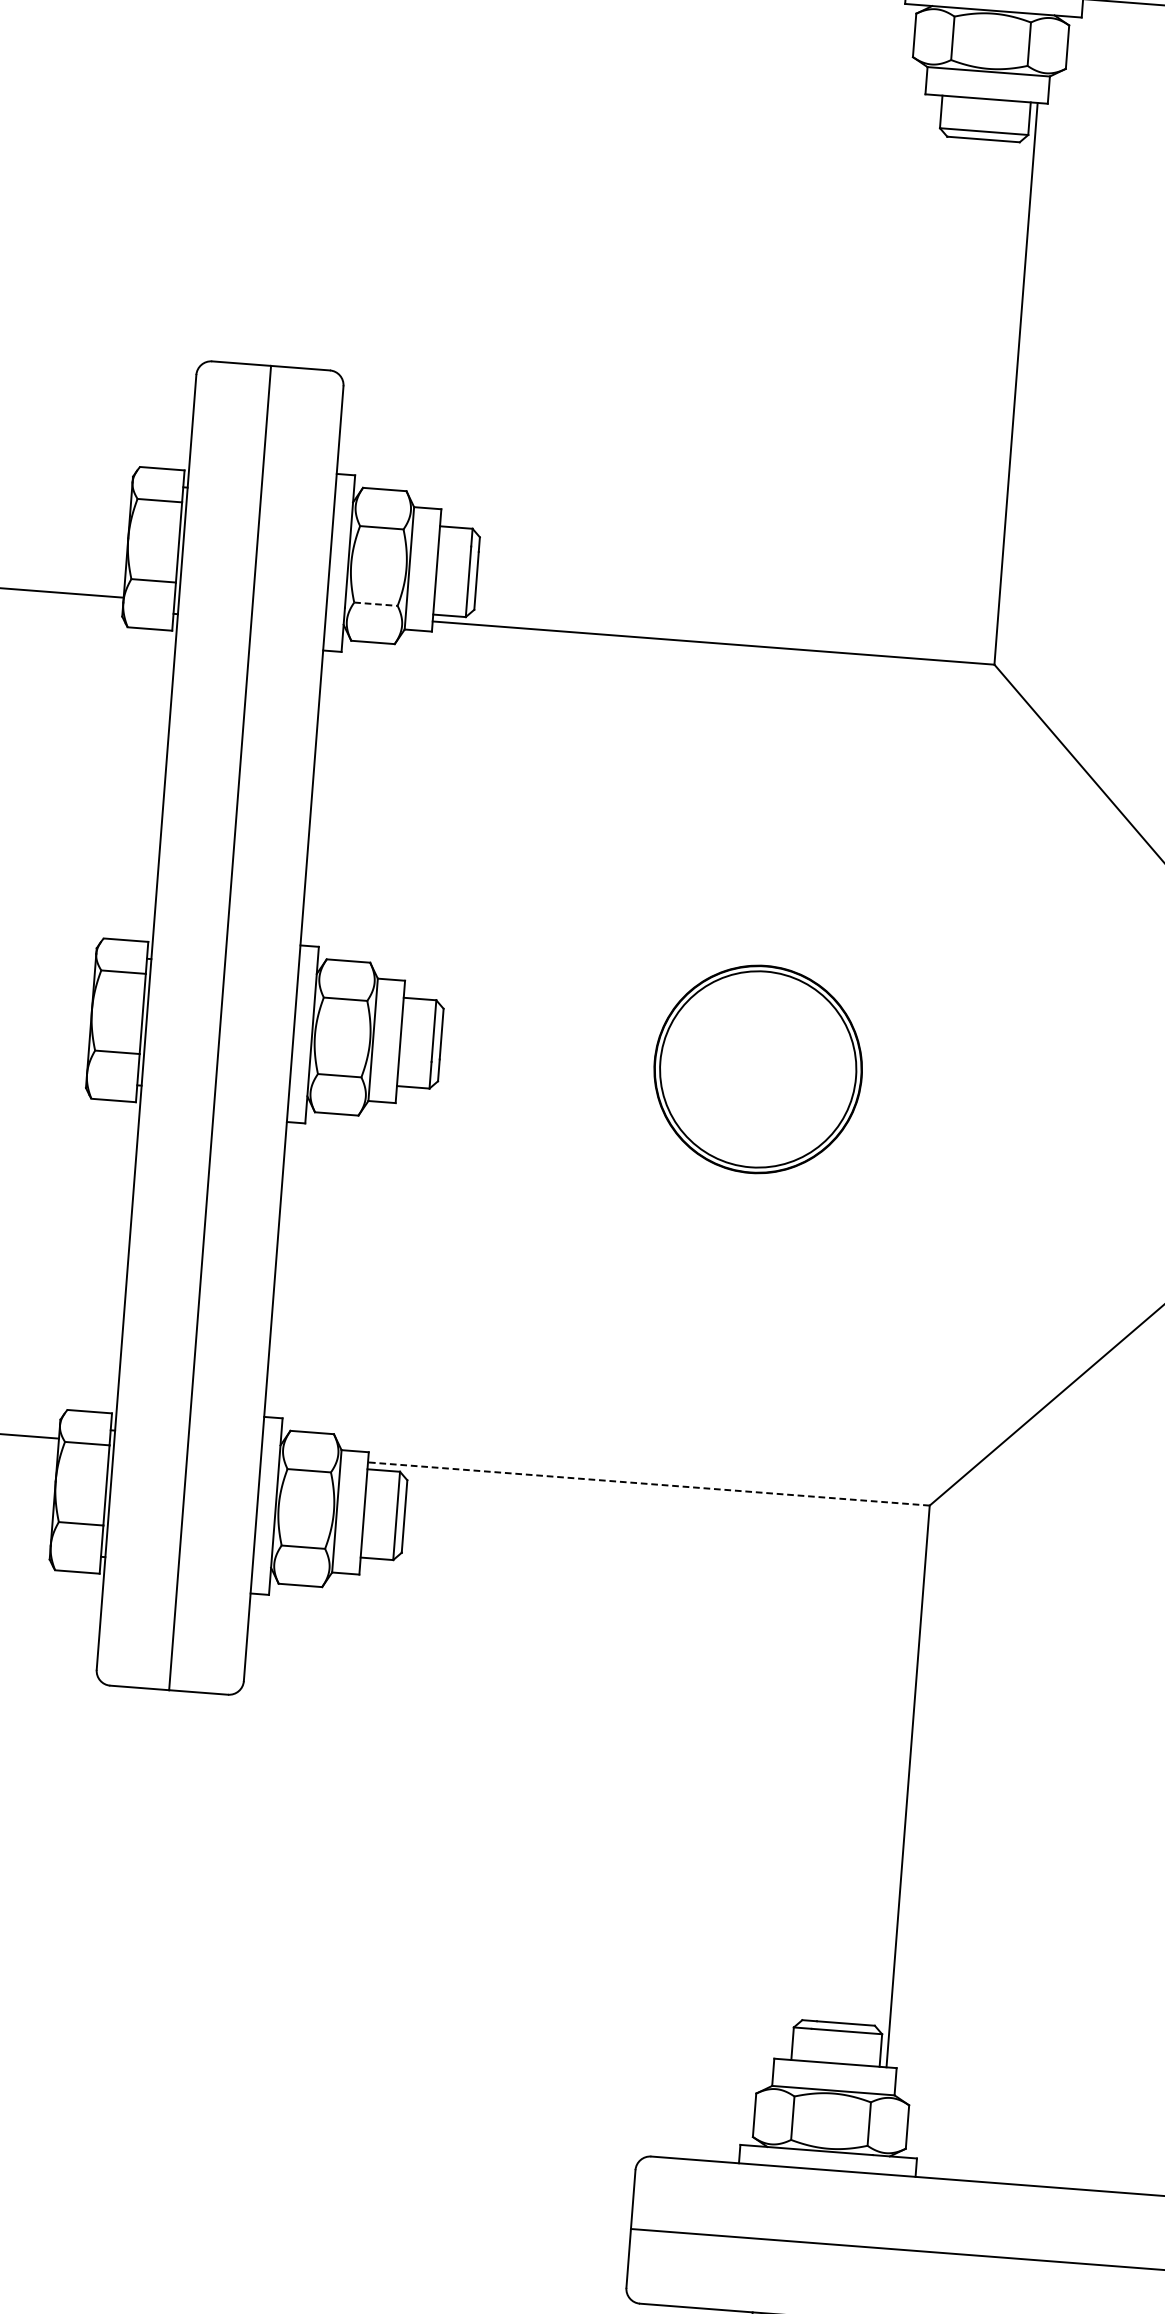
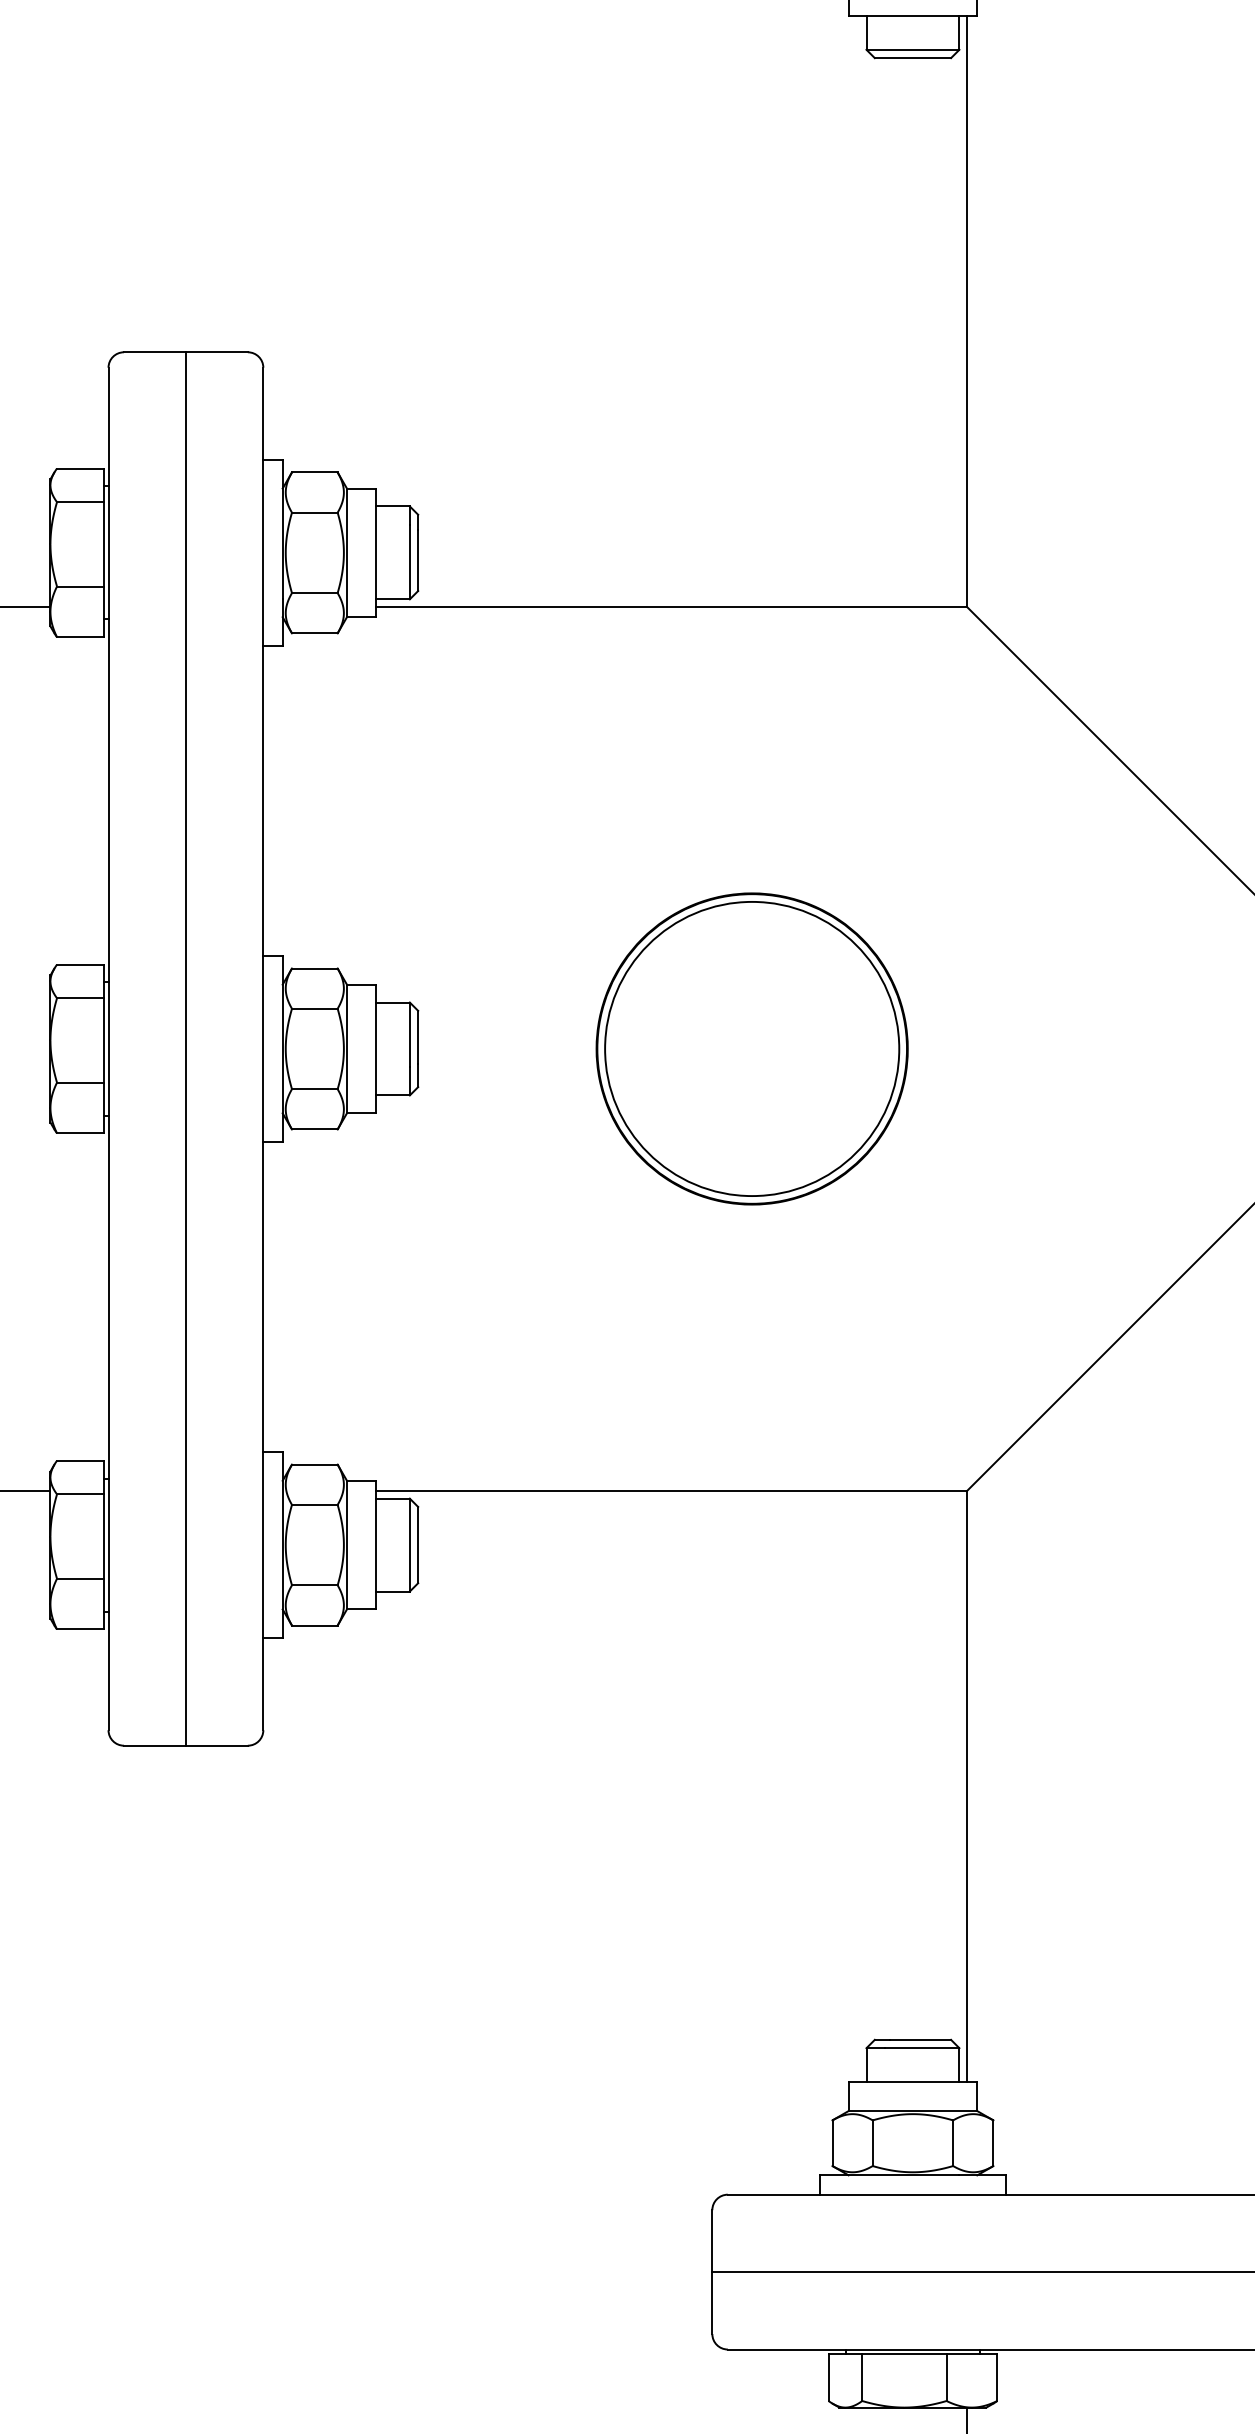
line: (375, 604) -> (314, 593), dashed -> solid
part: (757, 1068) -> (751, 1048), size x1.43
line: (649, 1484) -> (671, 1491), dashed -> solid

